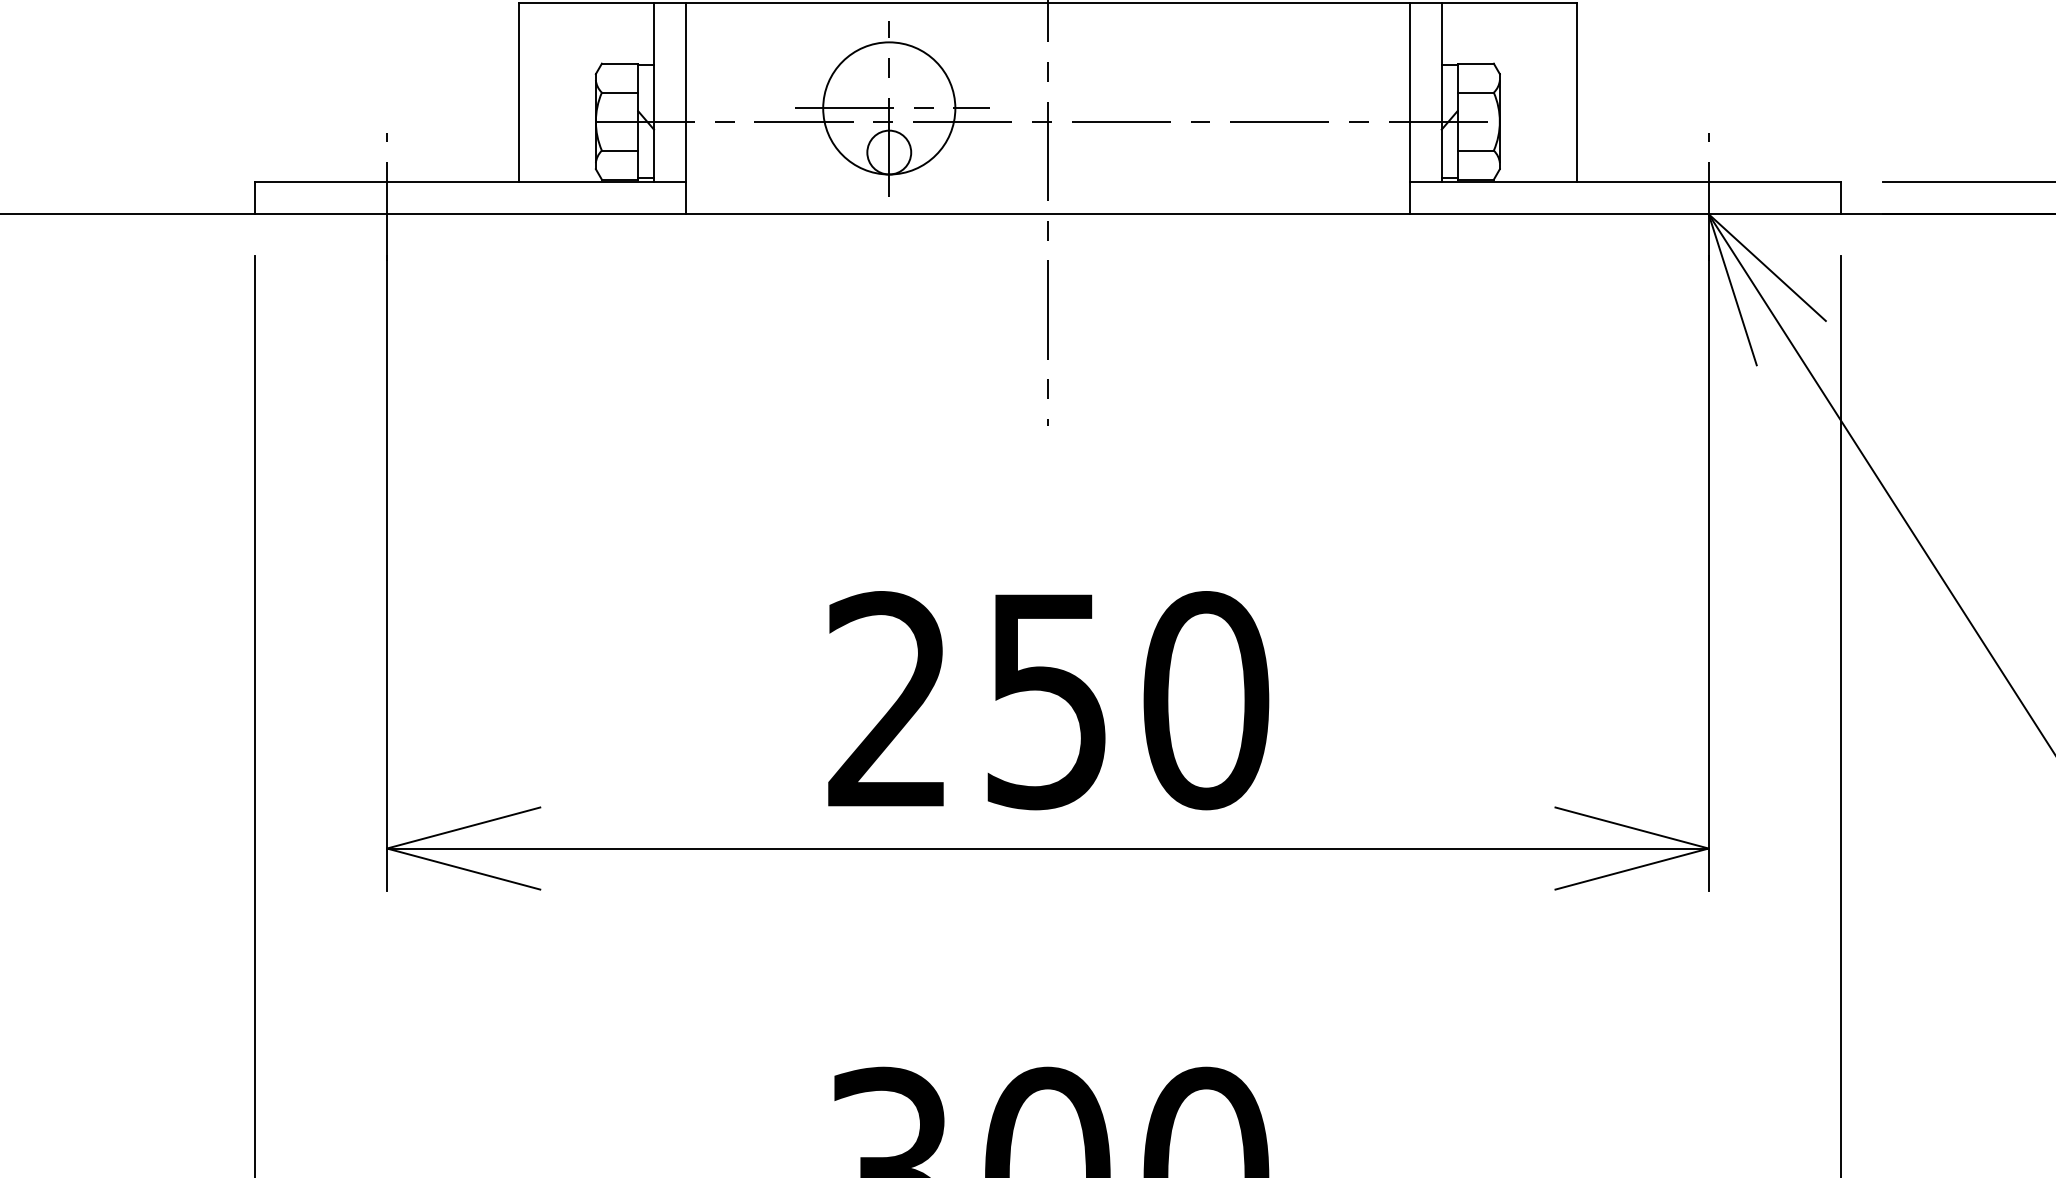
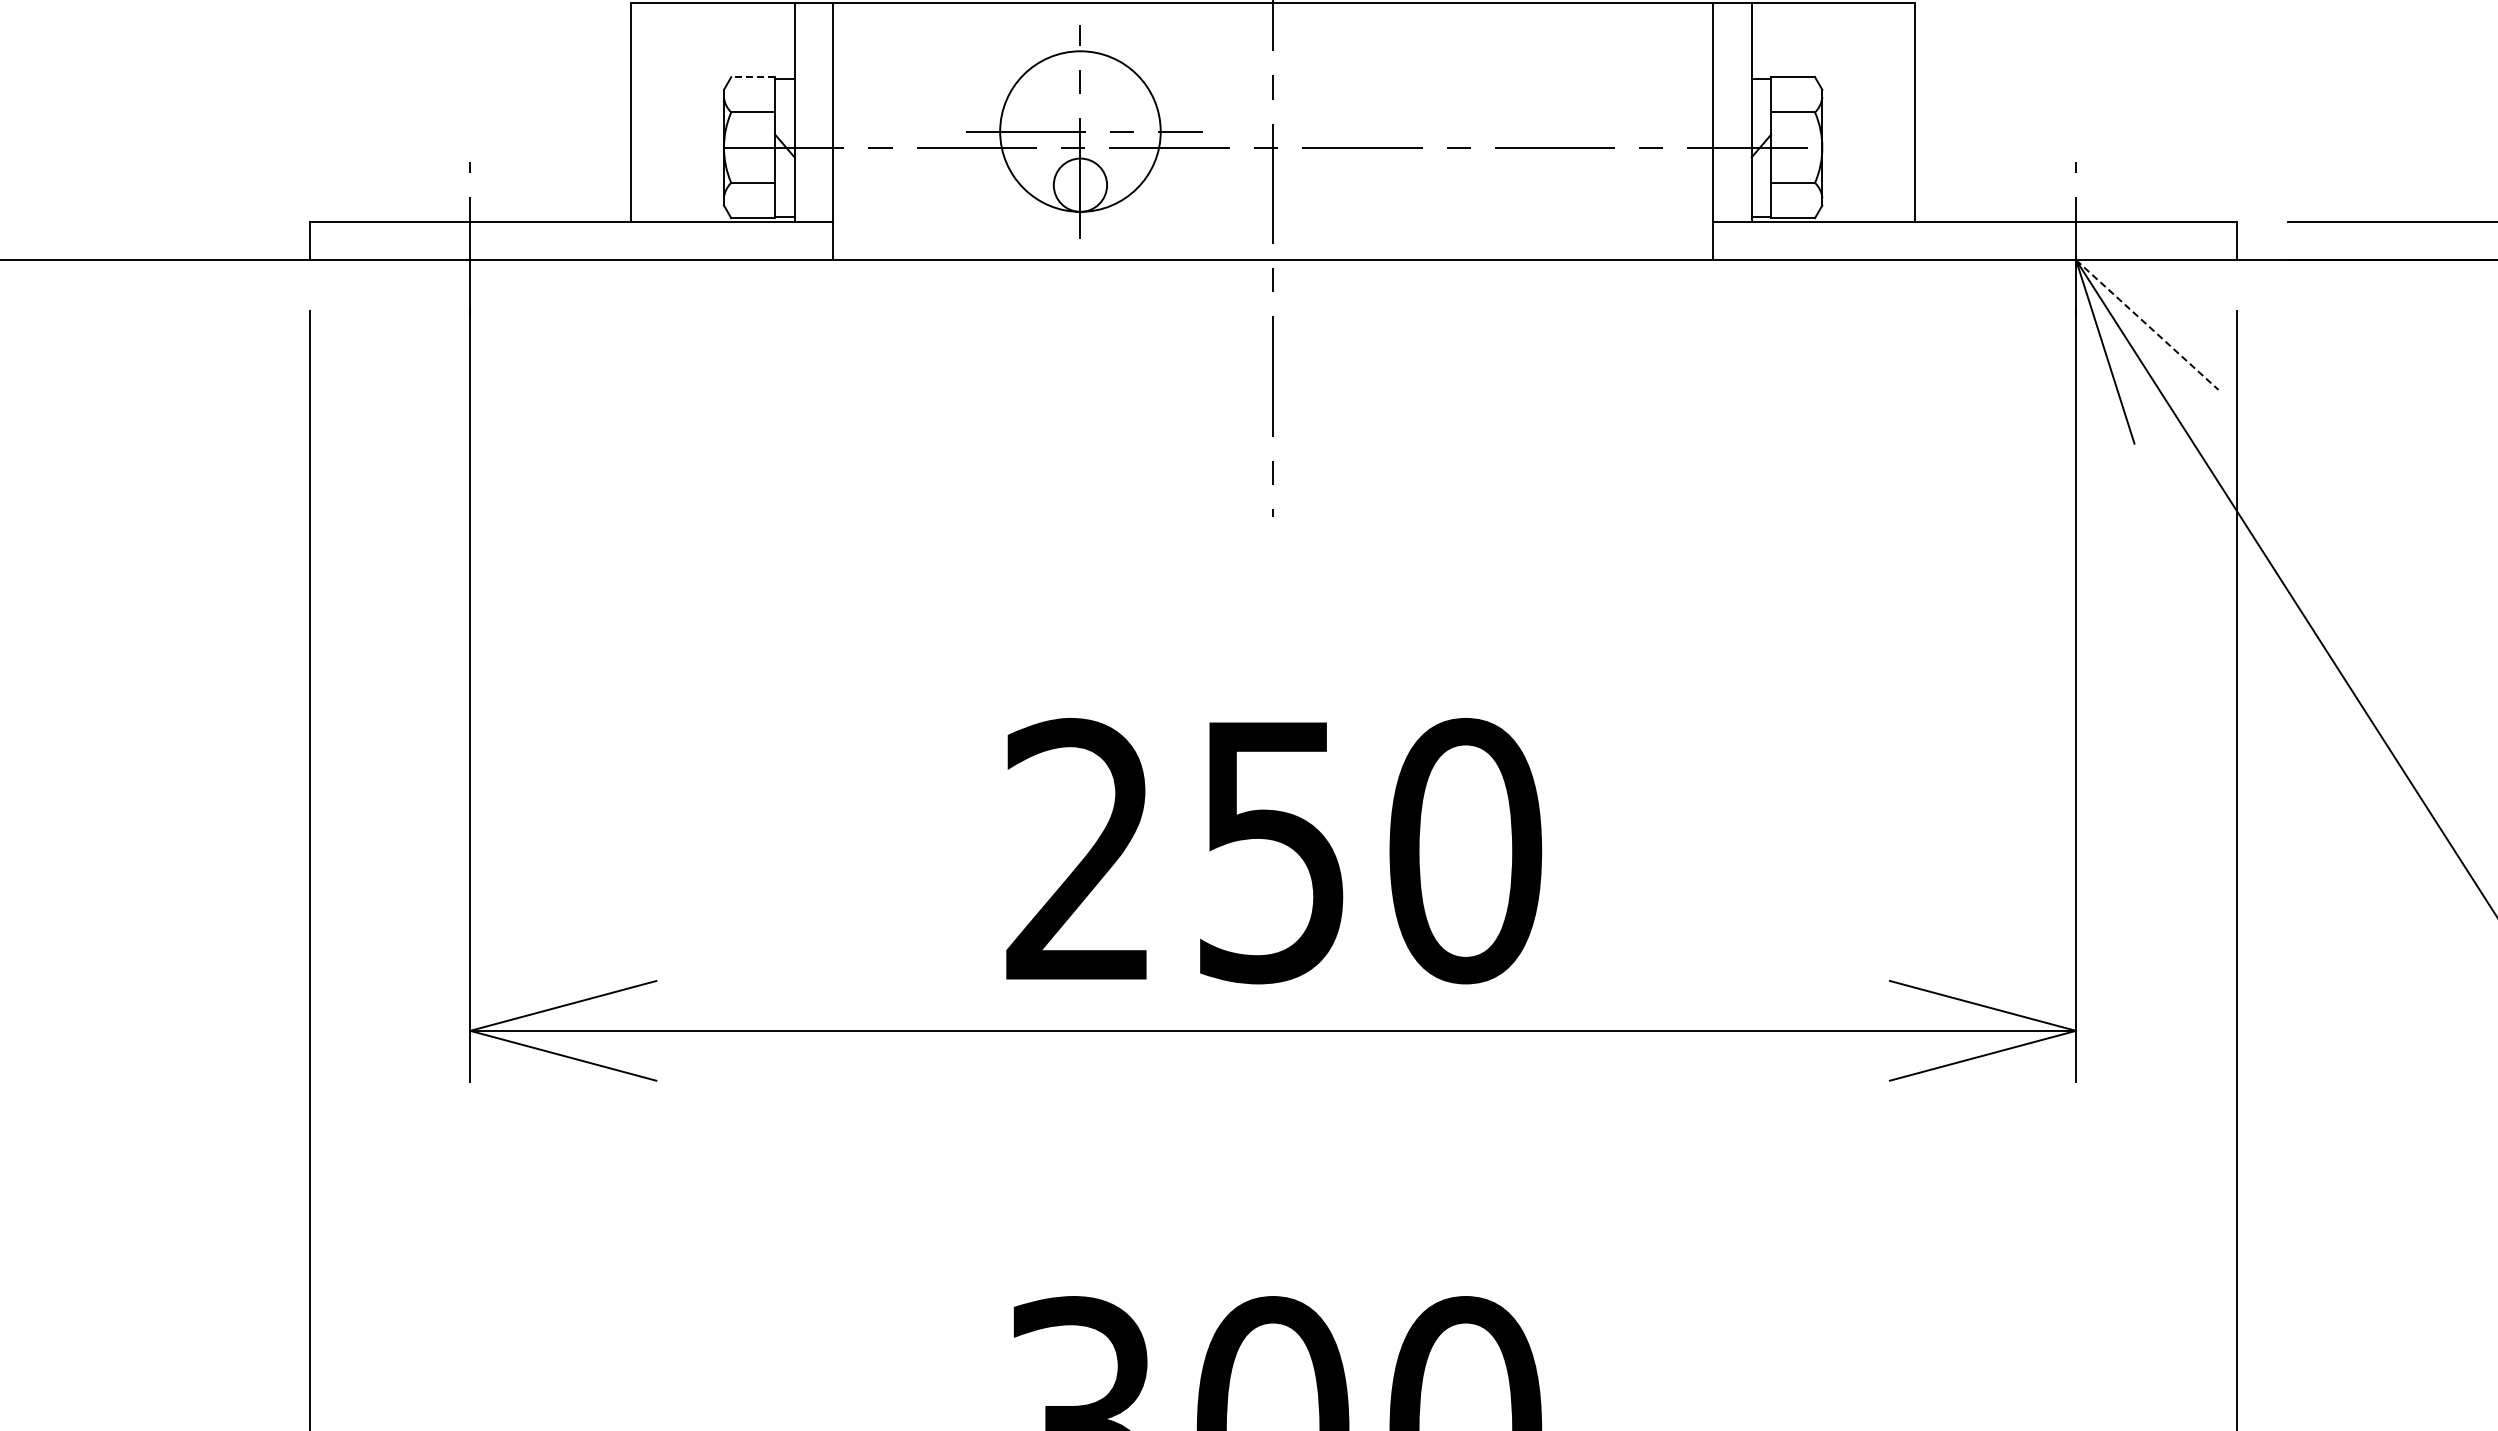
line: (619, 63) -> (752, 77), solid -> dashed
line: (1767, 268) -> (2147, 325), solid -> dashed

